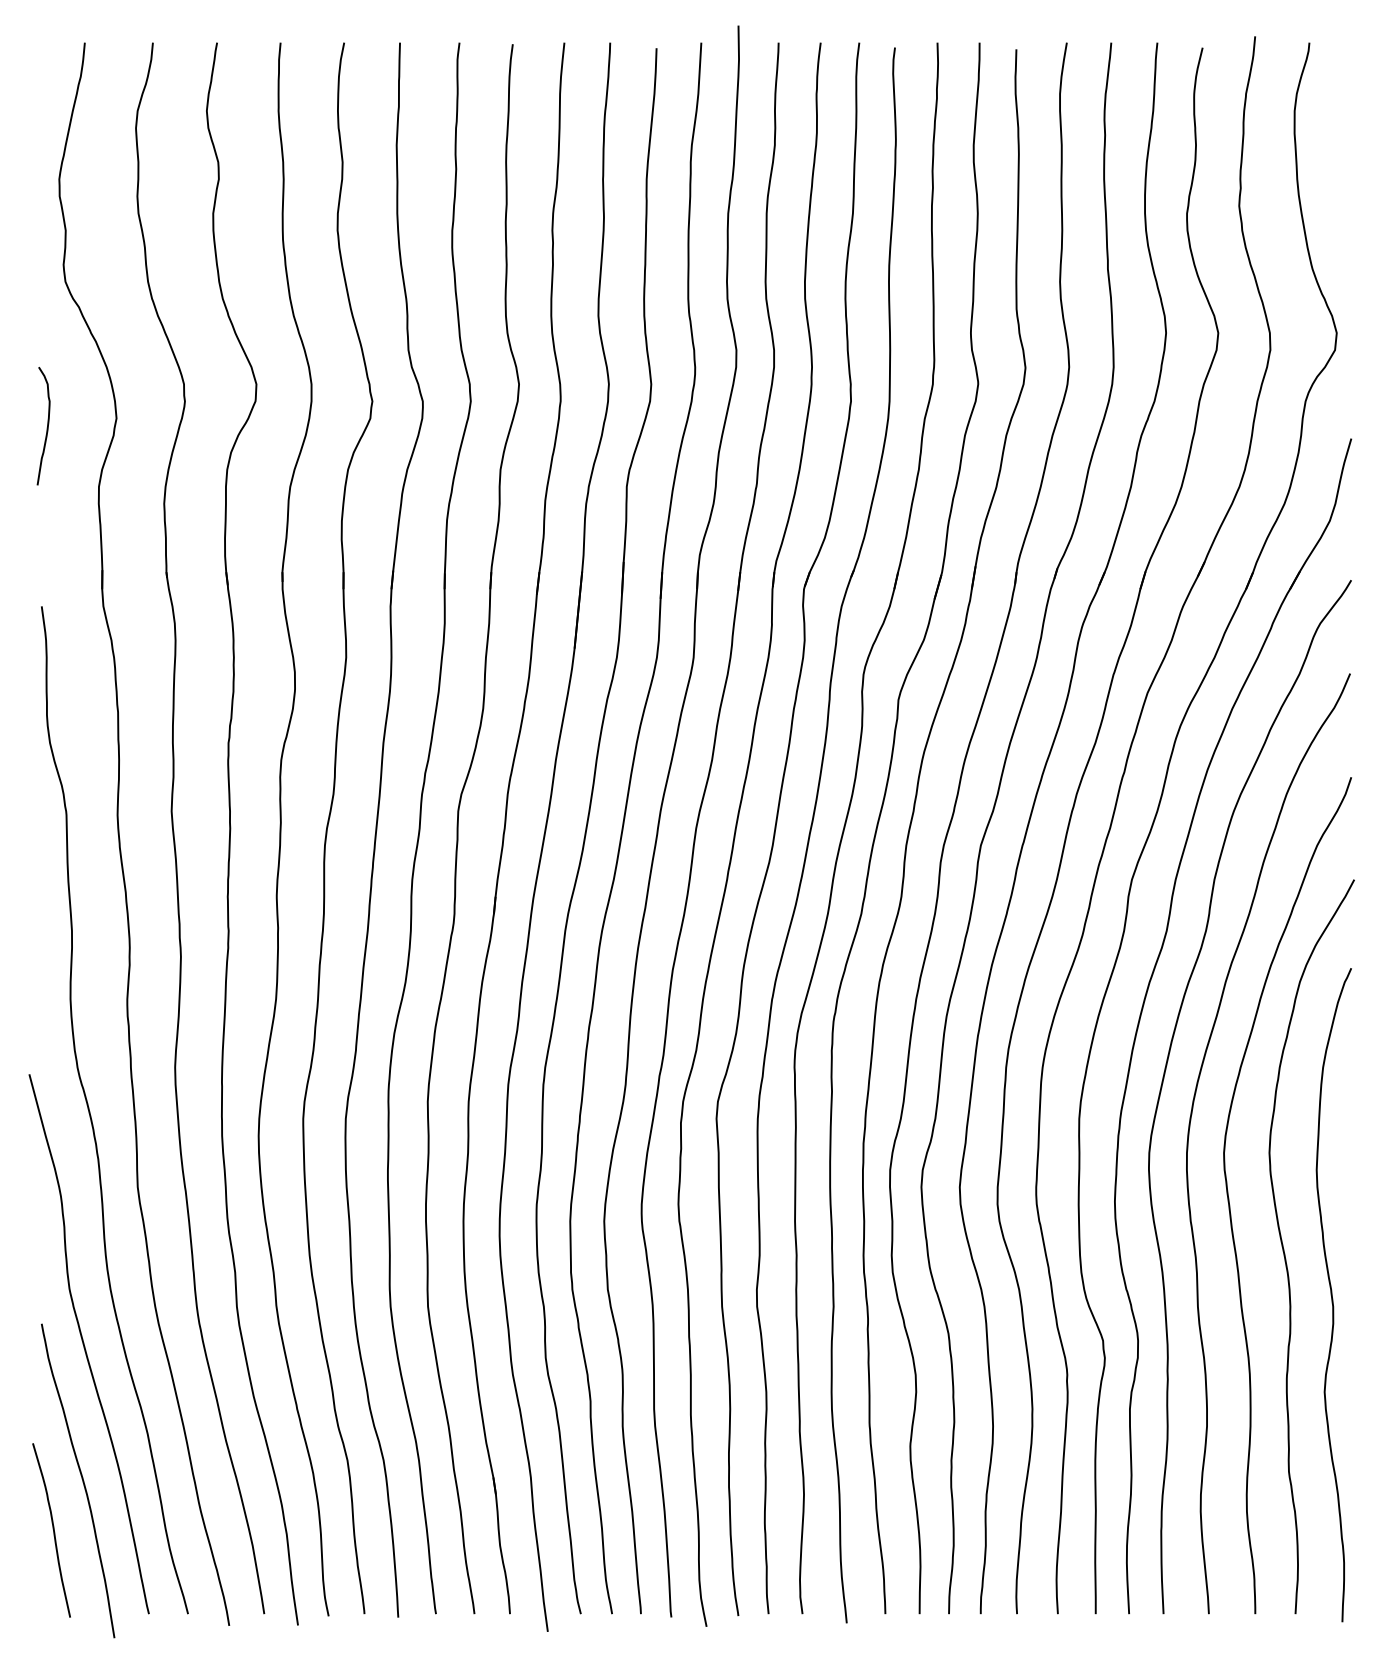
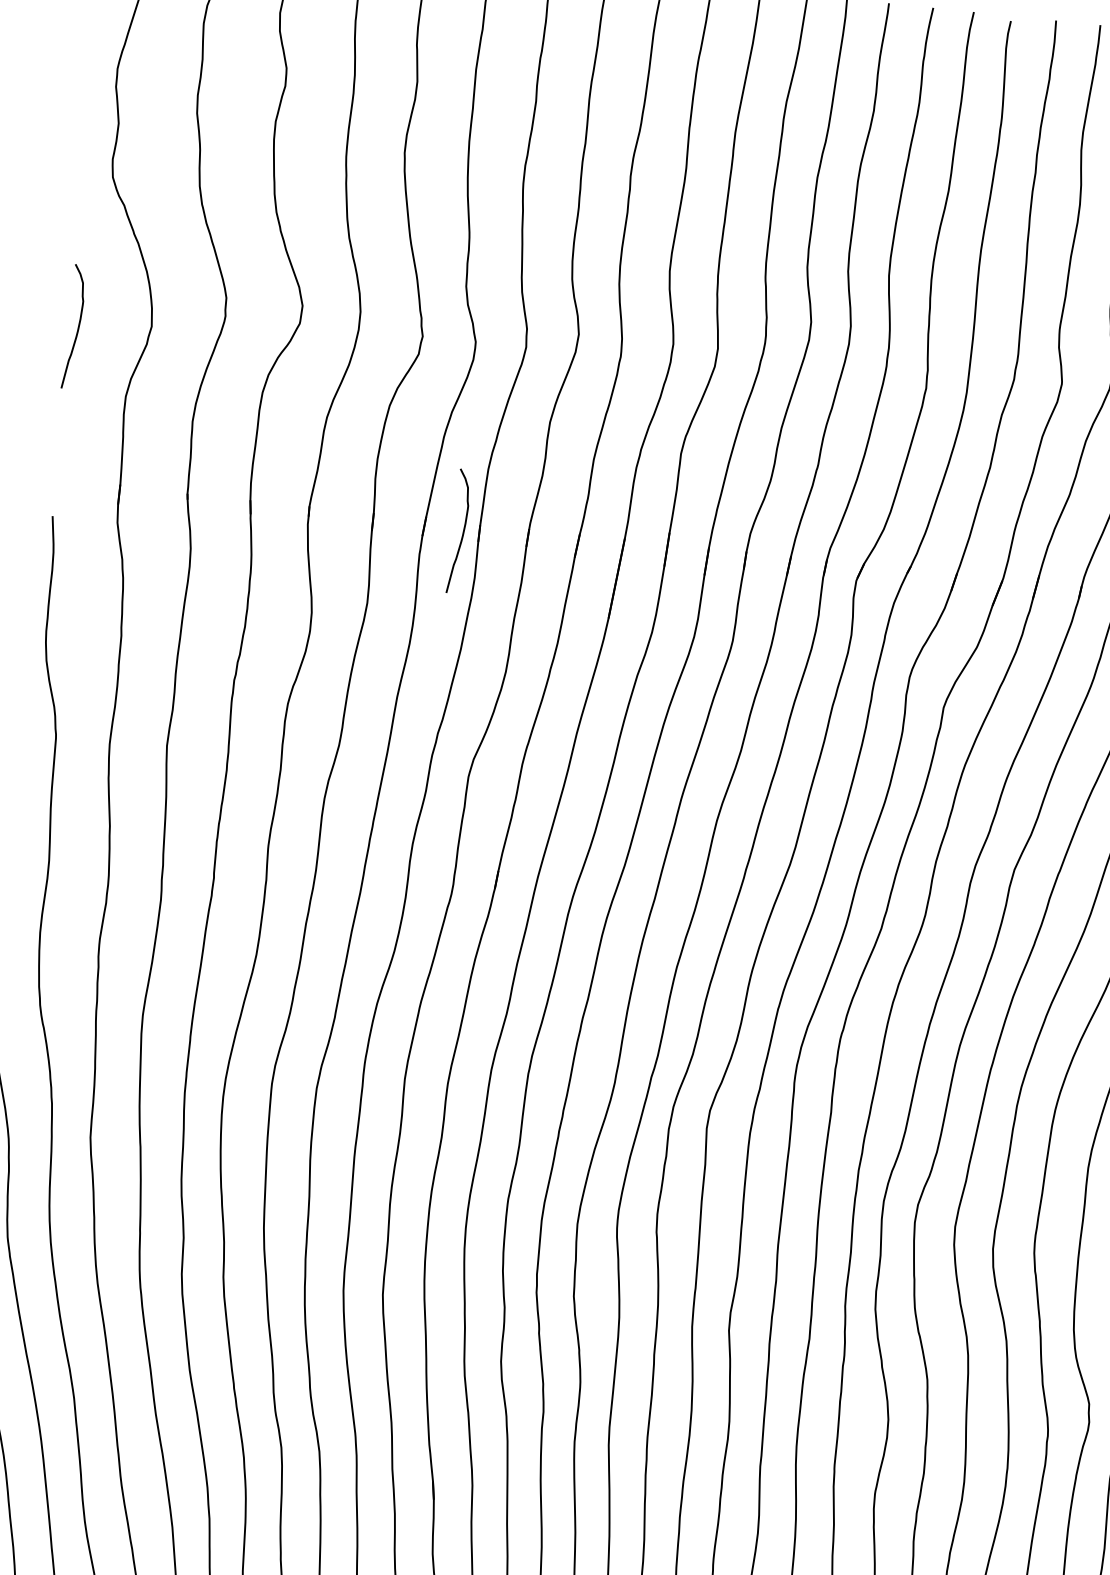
curve: (428, 582) -> (462, 533), added

